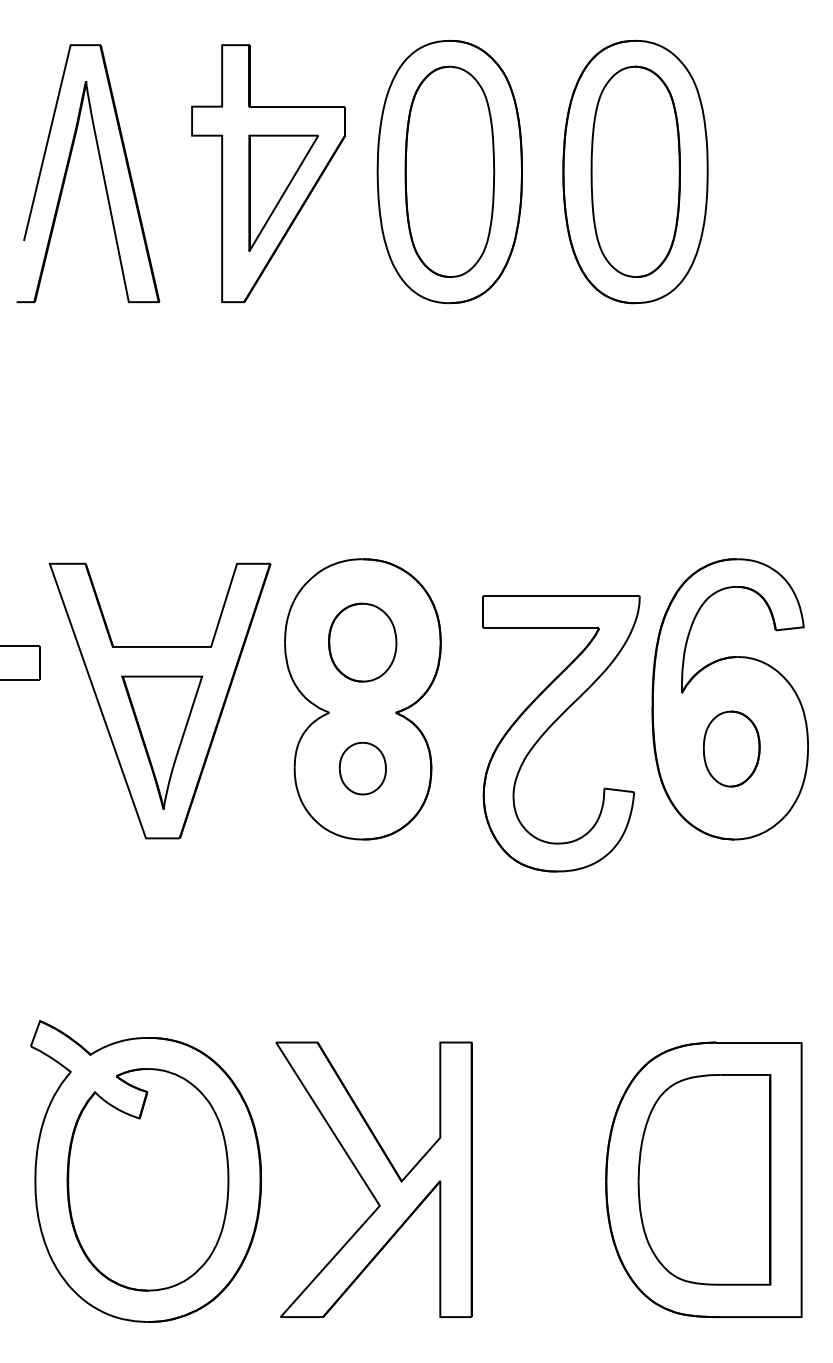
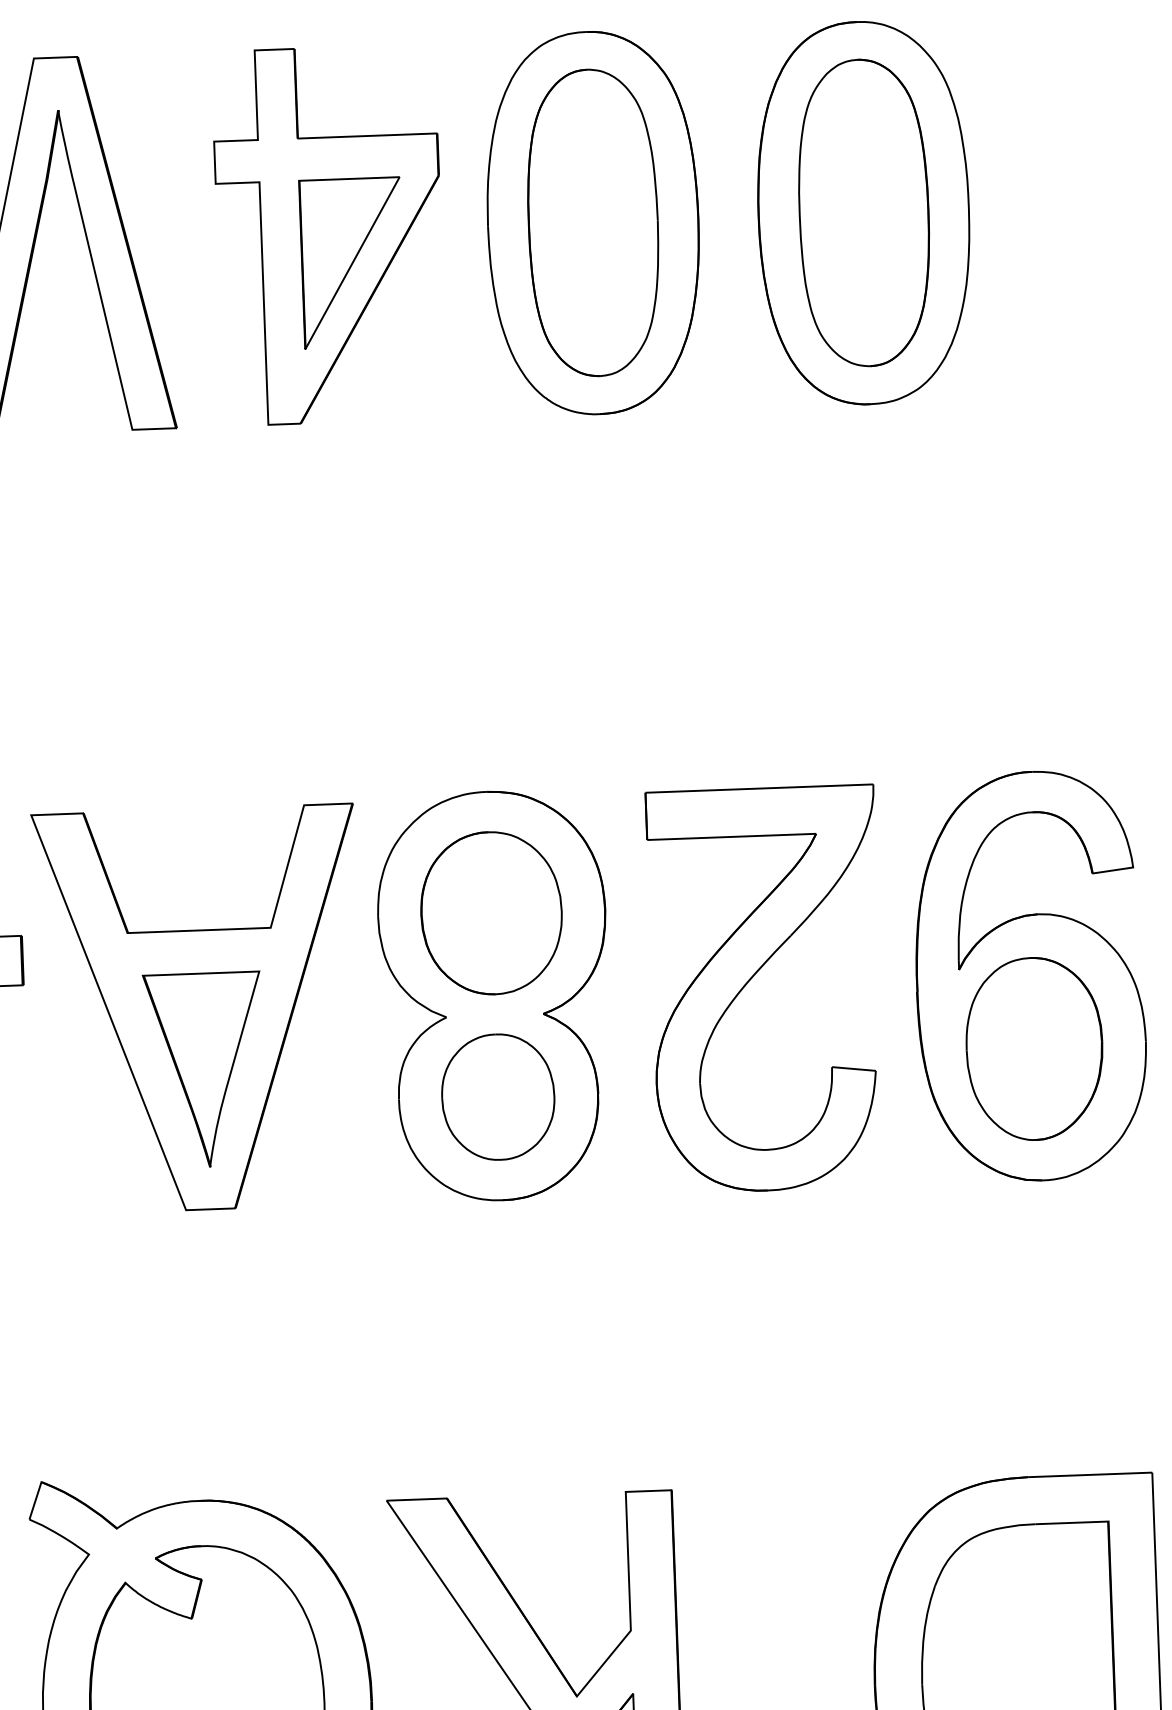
part: (362, 642) -> (491, 913), size x1.43
part: (553, 724) -> (754, 976), moved
part: (731, 748) -> (1034, 1047), size x1.67
part: (362, 768) -> (497, 1096), size x1.67

